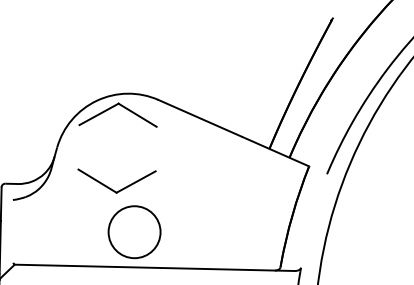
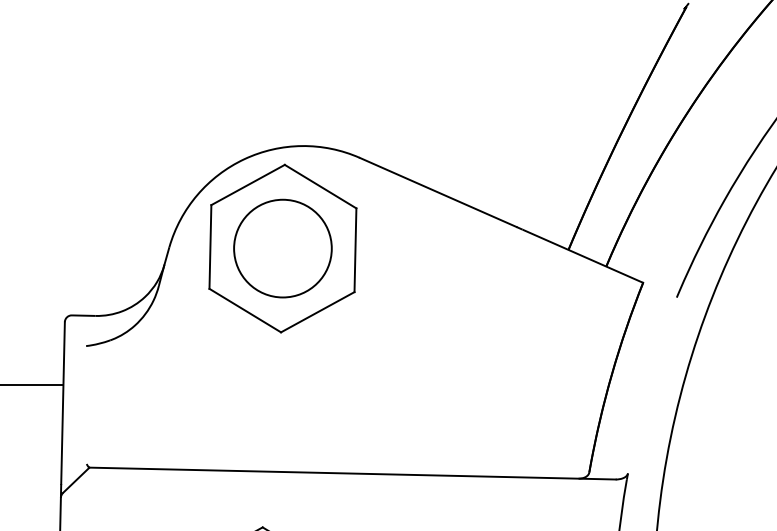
line: (78, 147) -> (209, 247), added
line: (155, 148) -> (354, 249), added
circle: (134, 232) -> (282, 249), moved

